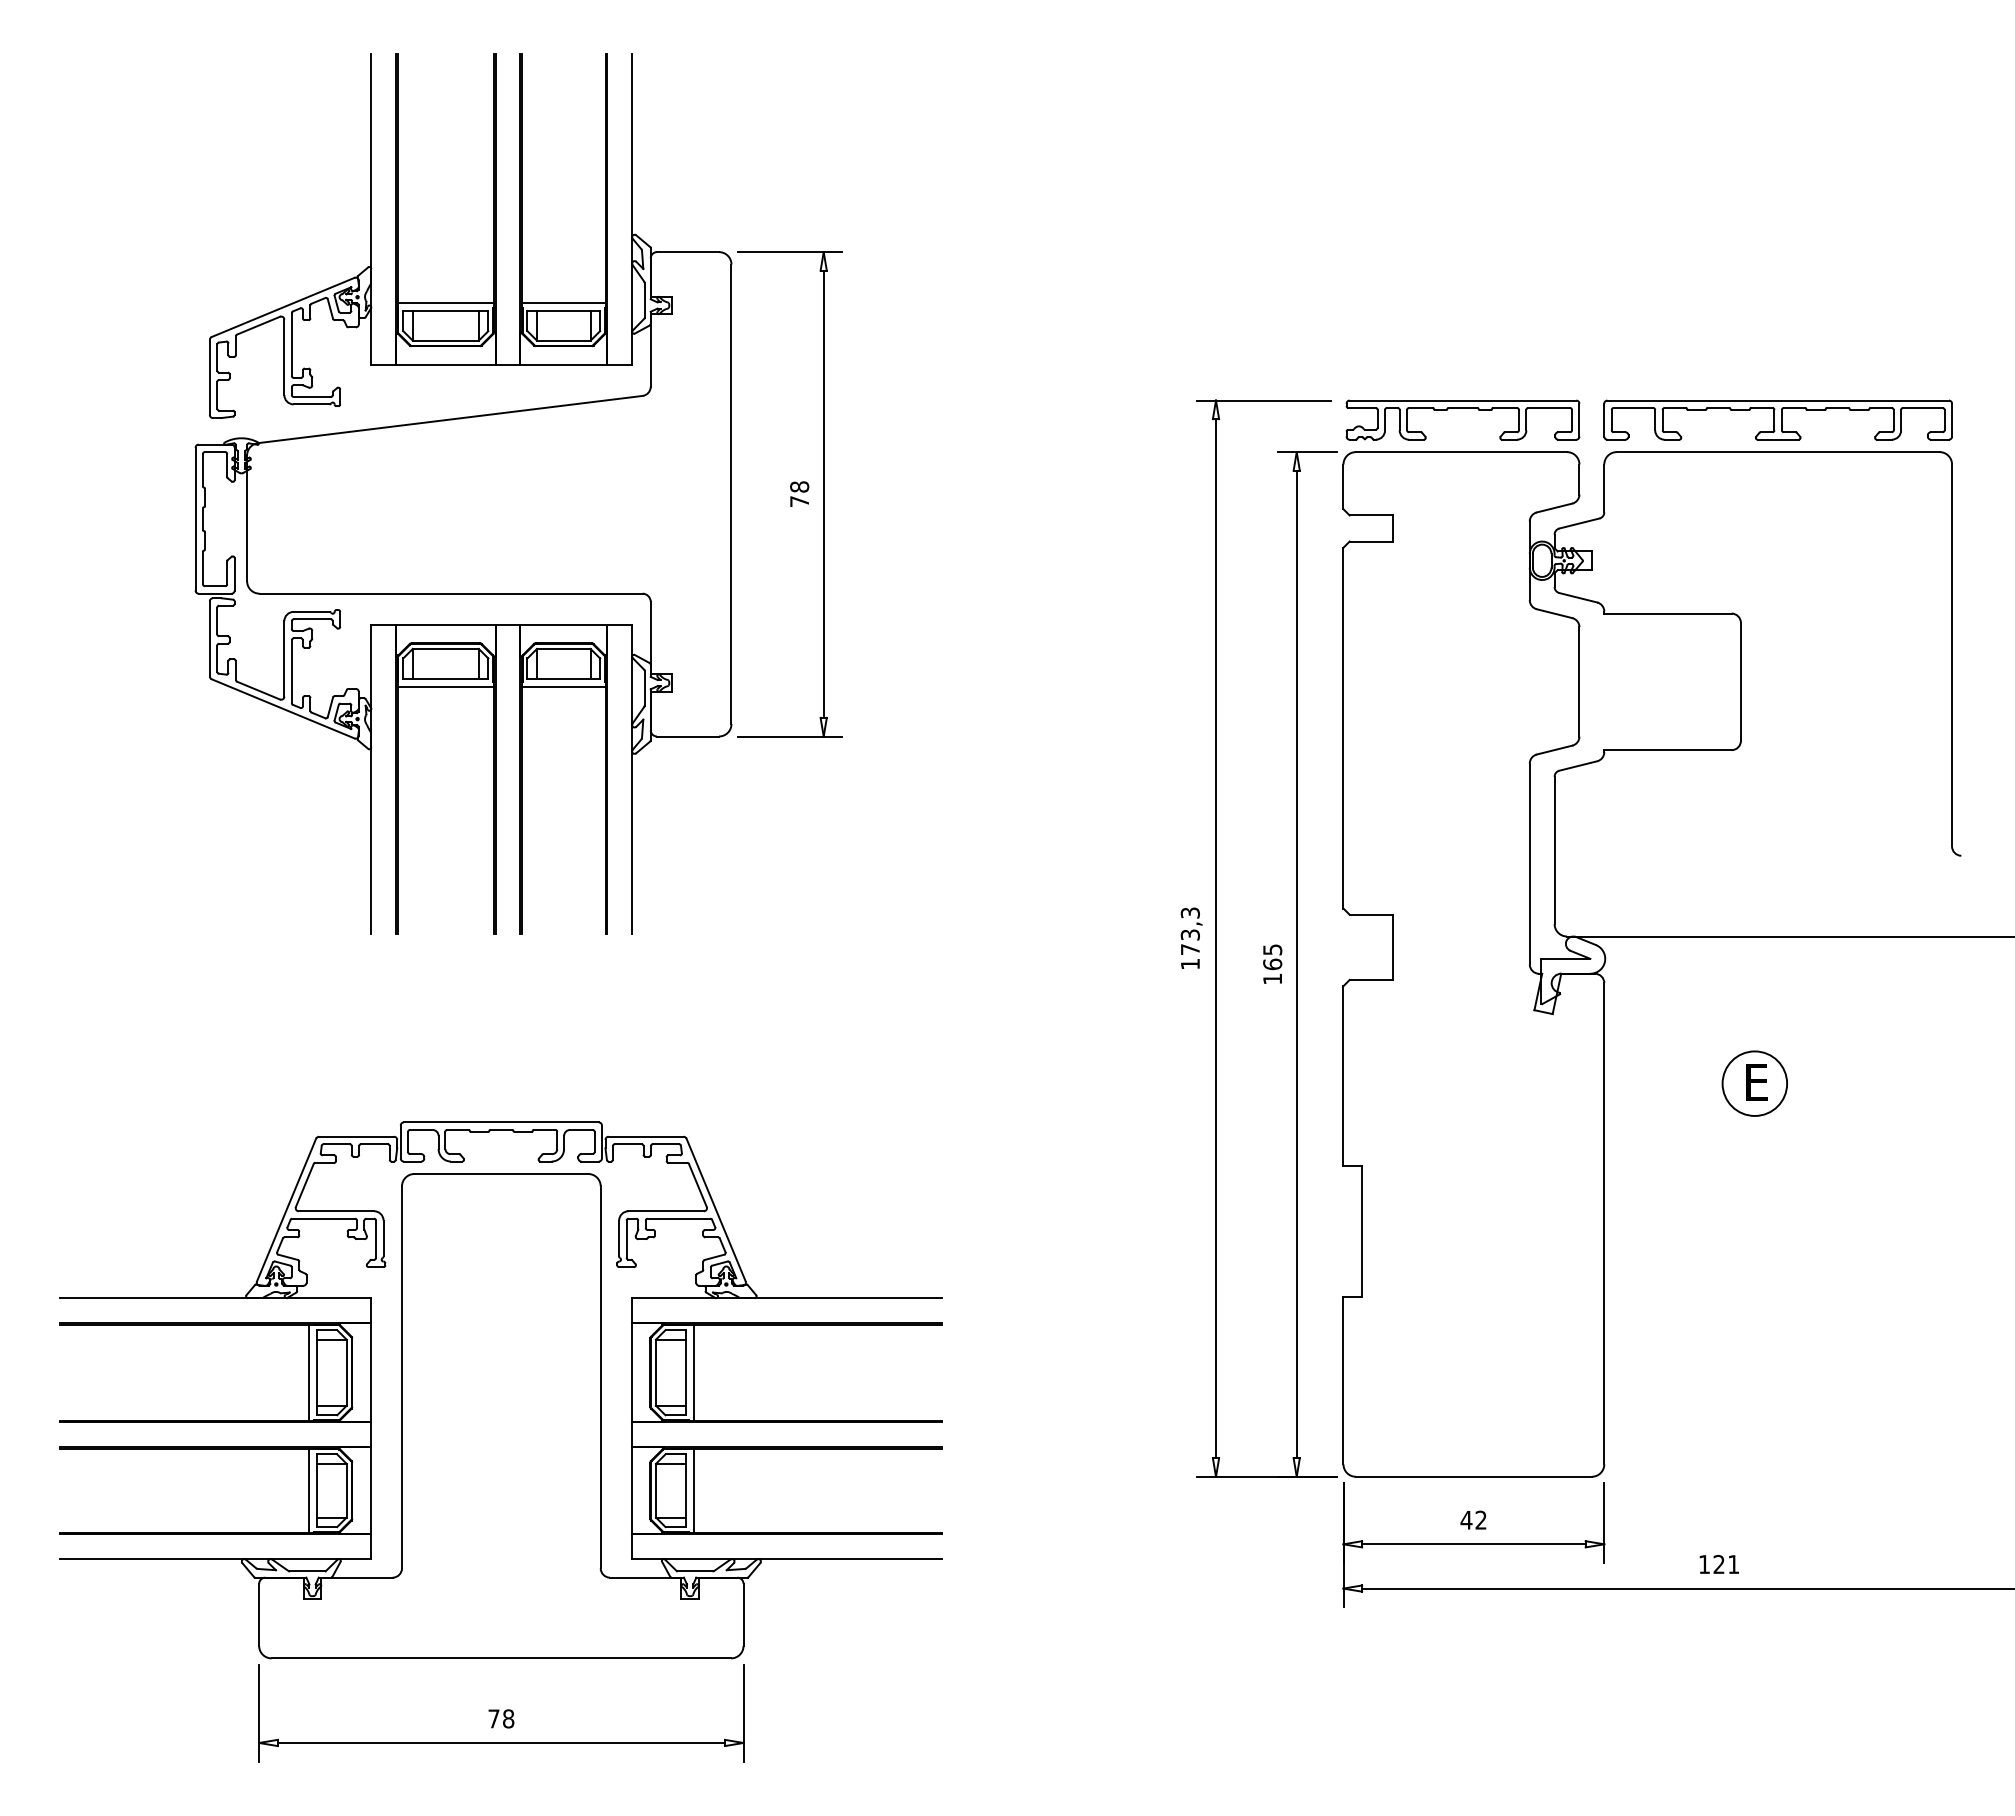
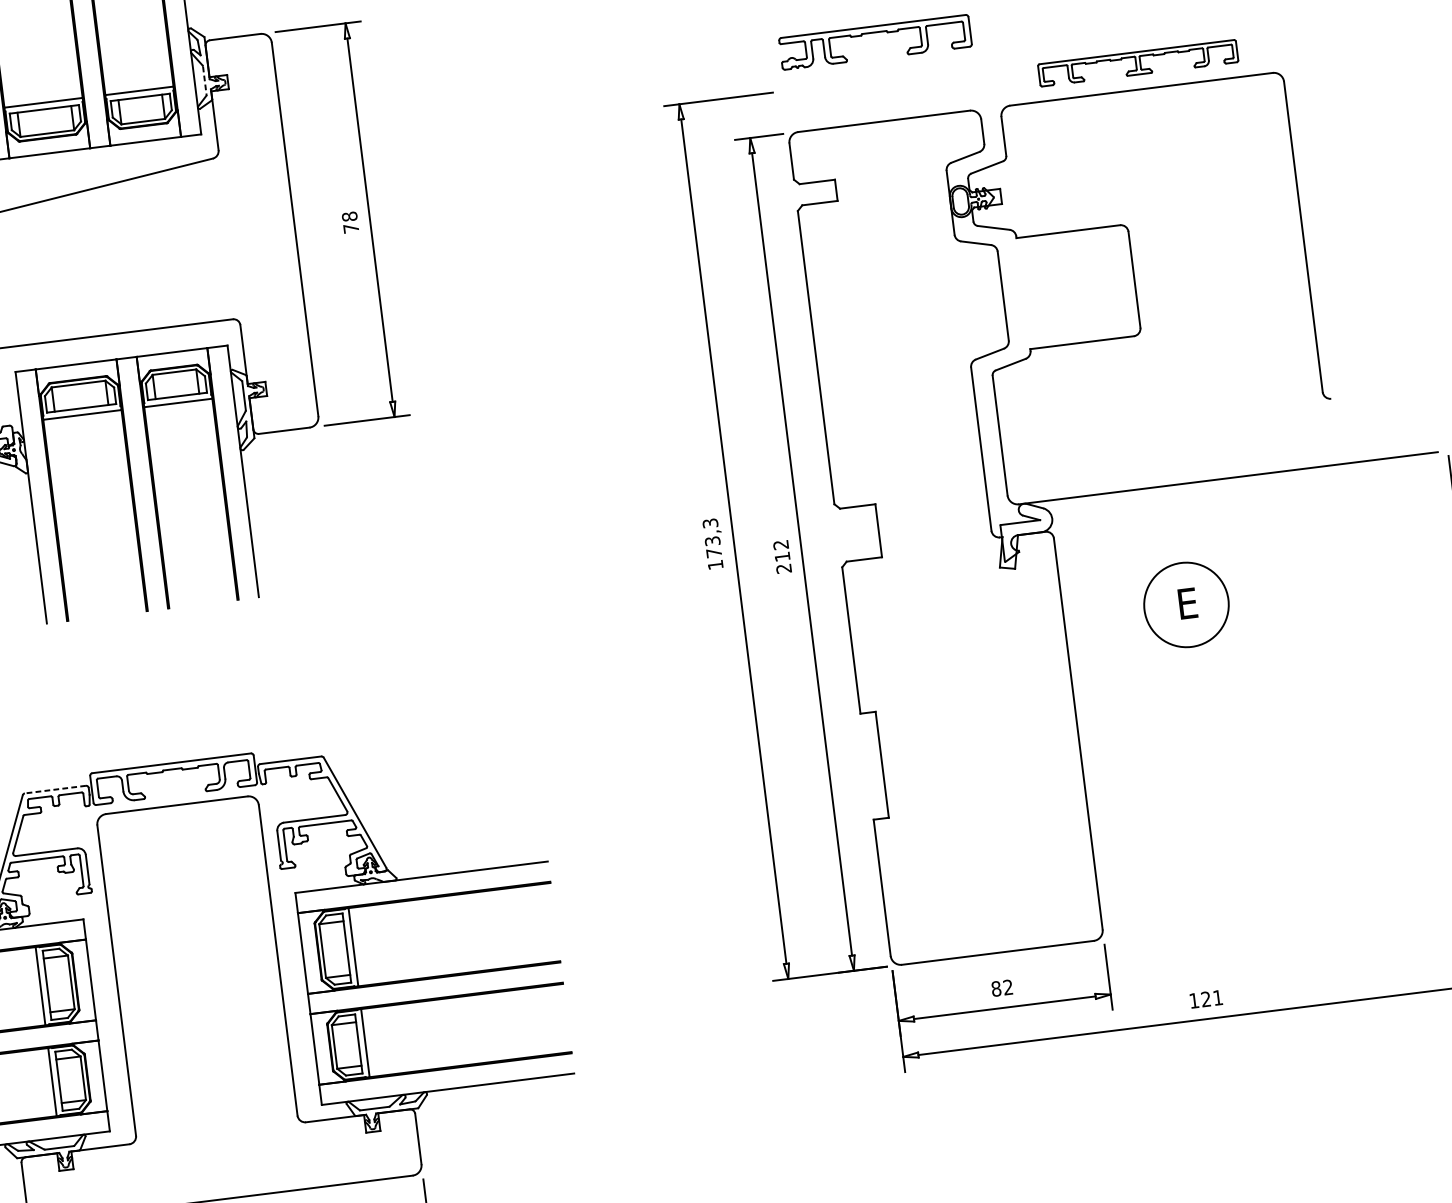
line: (644, 301) -> (204, 81), solid -> dashed
part: (1462, 408) -> (873, 32), moved
part: (1777, 419) -> (1137, 62), size x0.7
text: (1272, 964) -> (782, 556), 165 -> 212
circle: (1754, 1083) -> (1186, 604), size x1.6
line: (356, 1136) -> (55, 789), solid -> dashed
text: (1466, 1519) -> (996, 988), 42 -> 82

